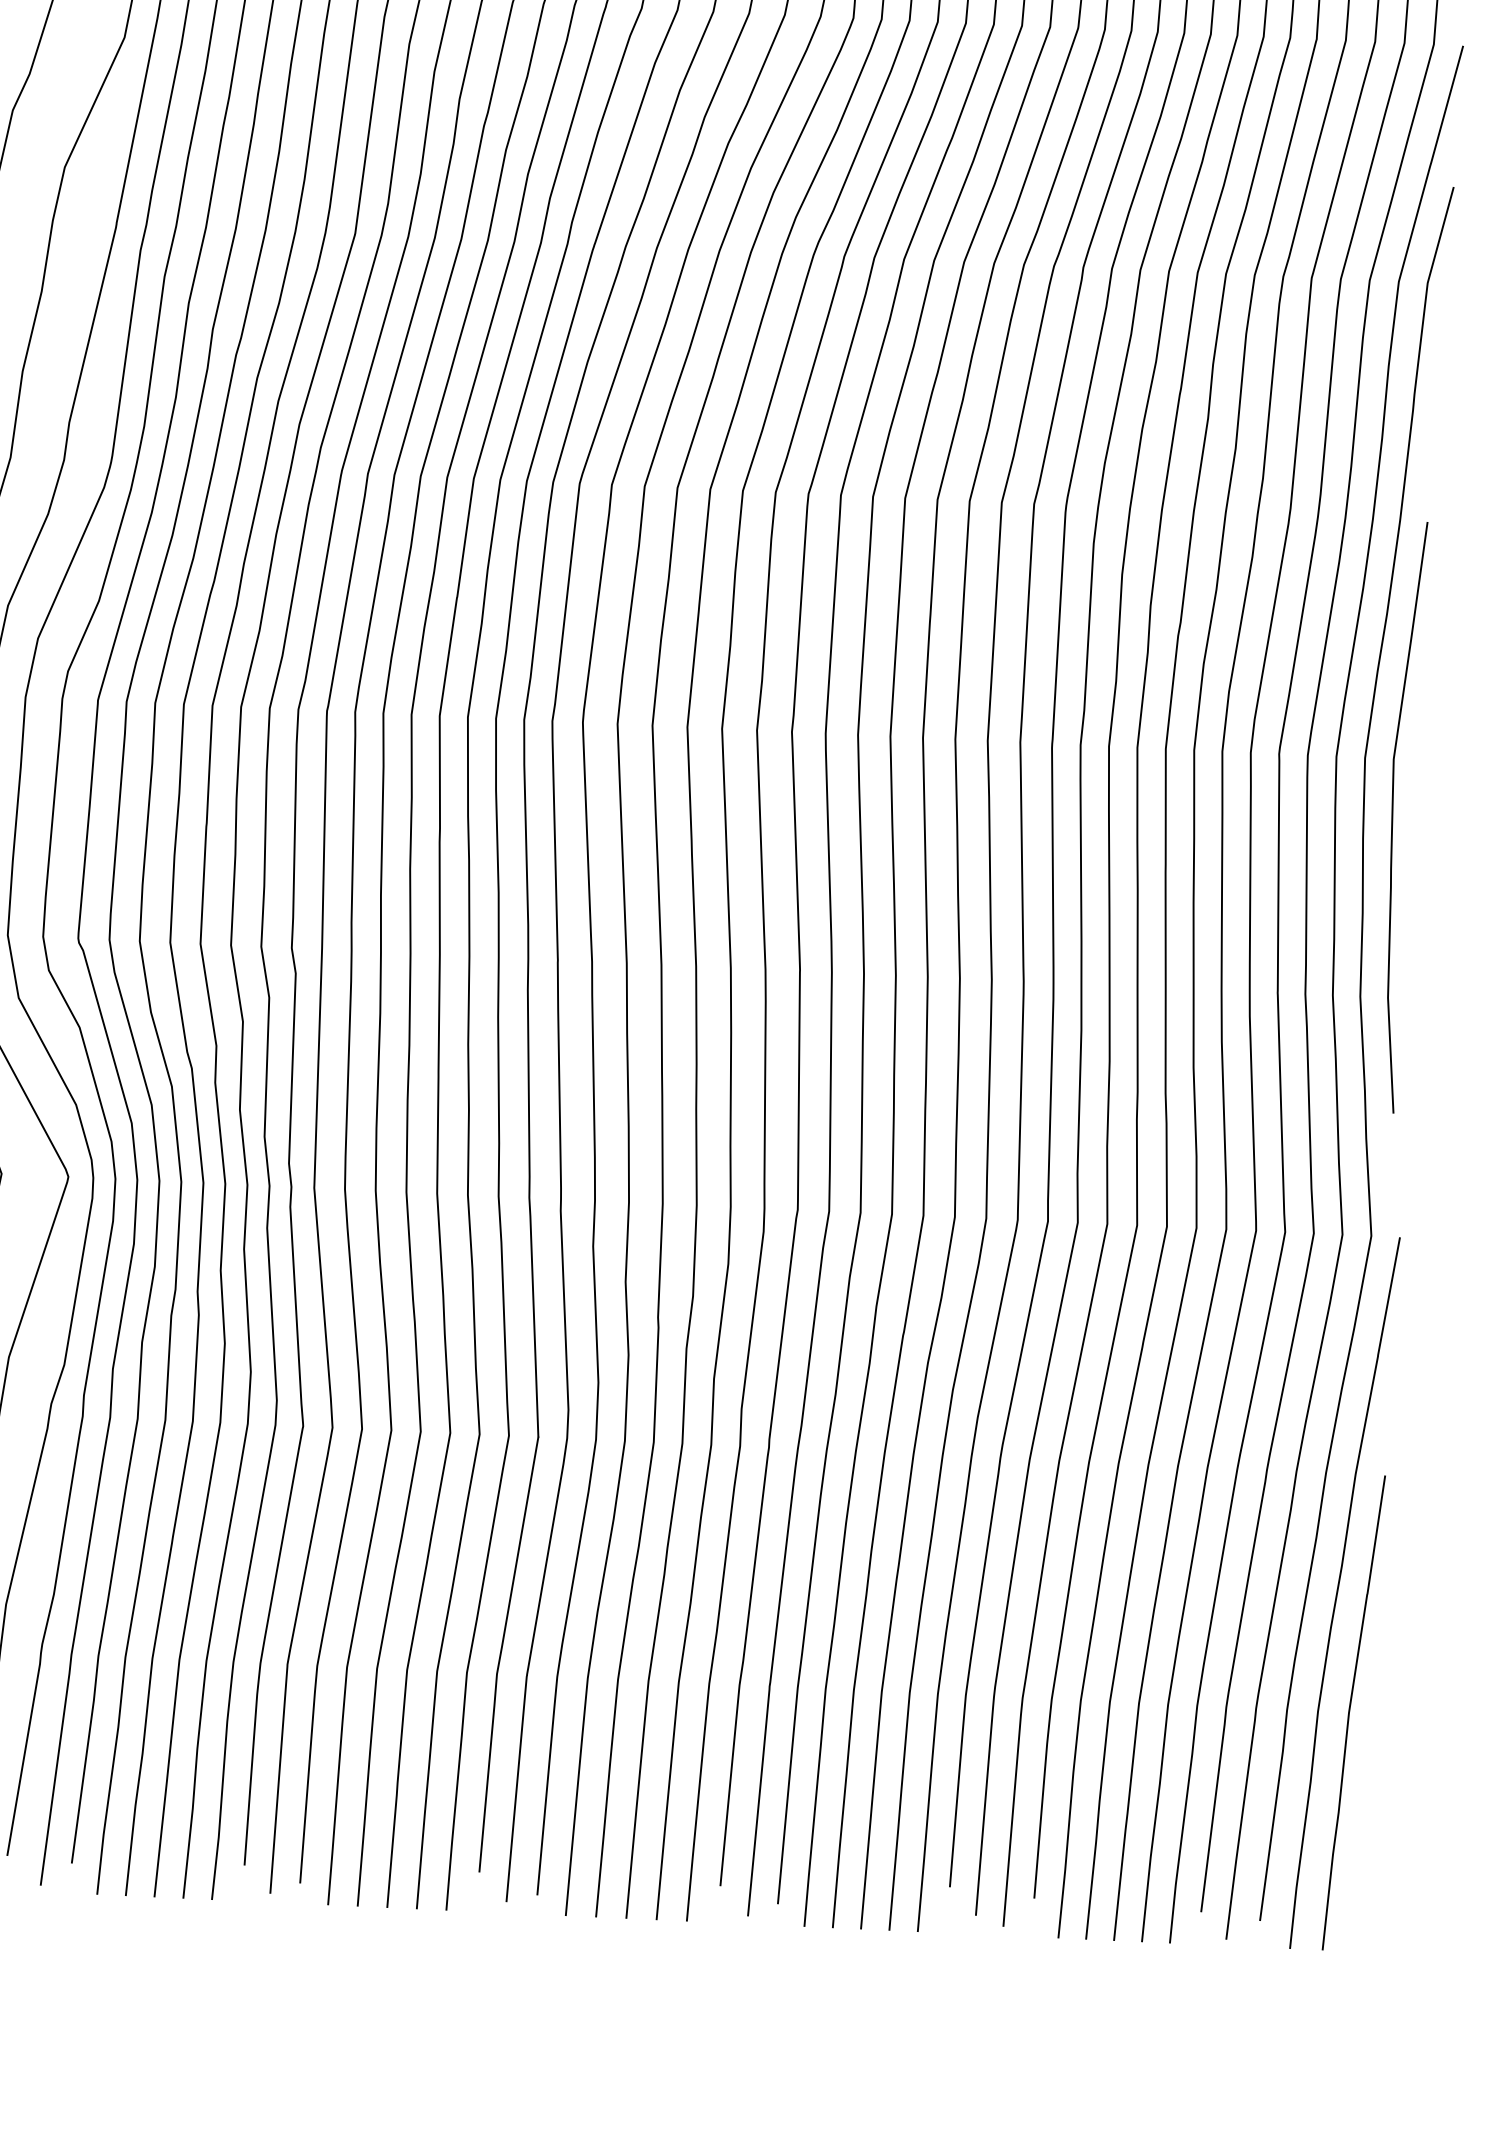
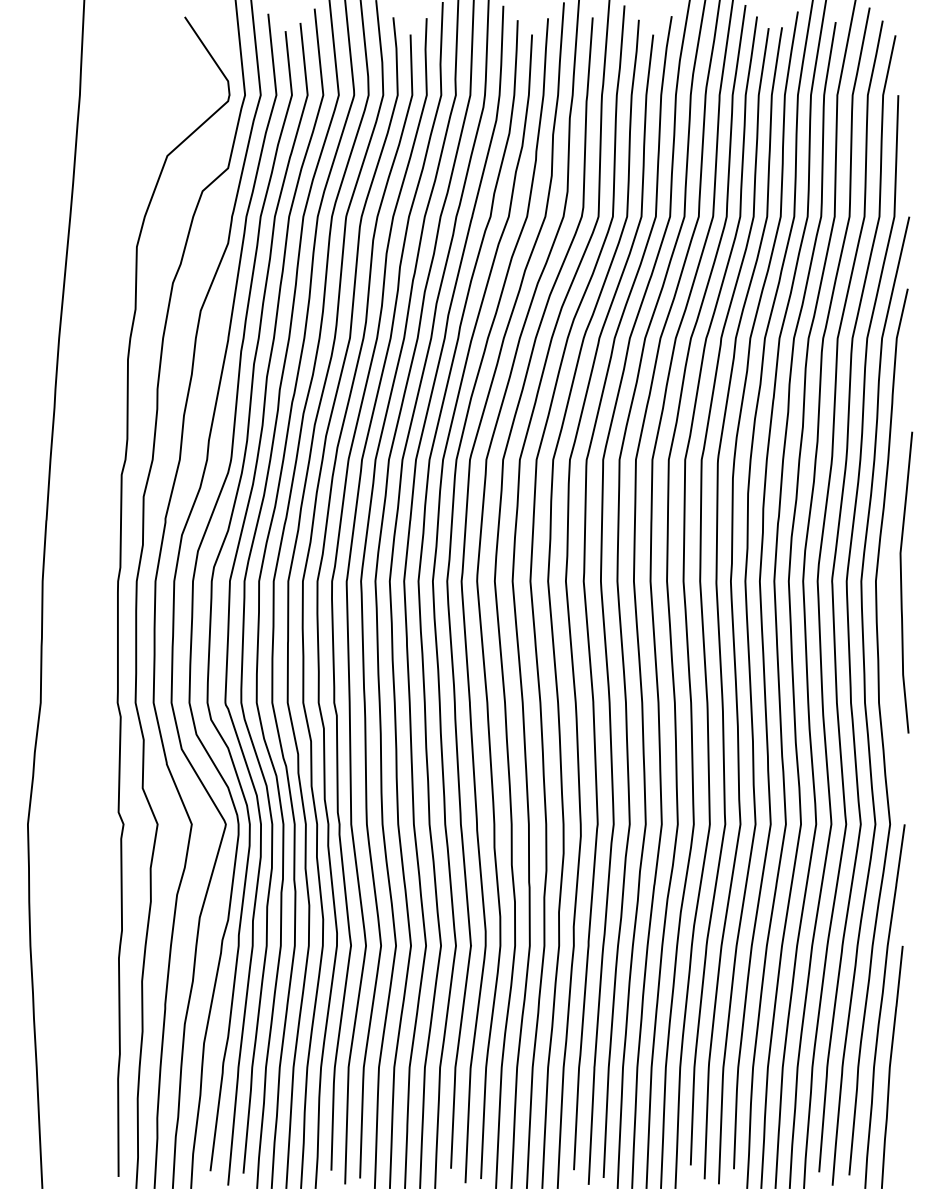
curve: (1394, 818) -> (902, 583), moved

